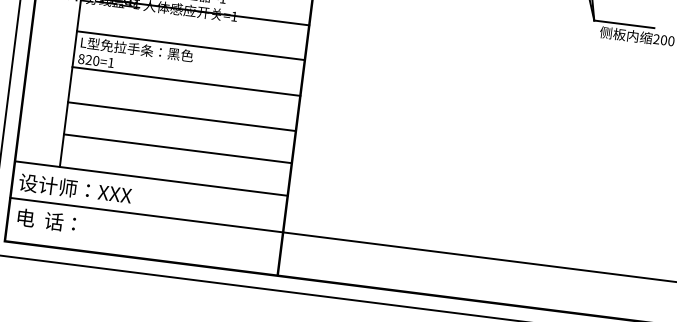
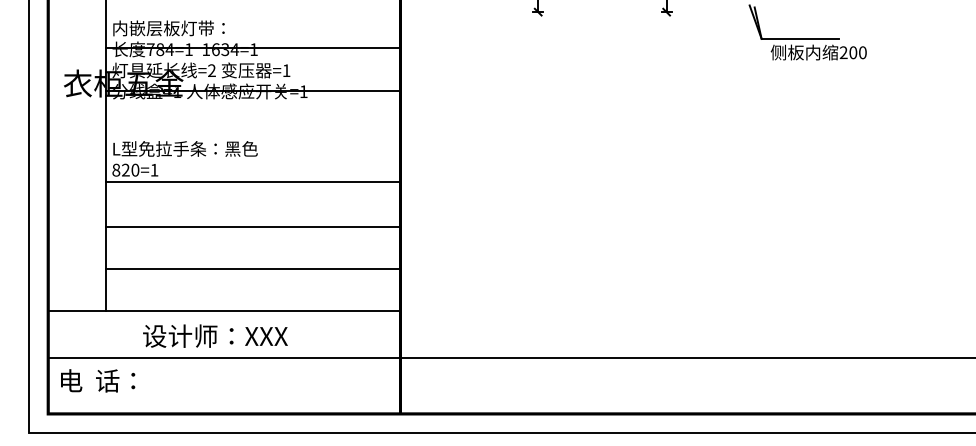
line: (191, 45) -> (253, 135), removed
text: (75, 188) -> (215, 335), moved

